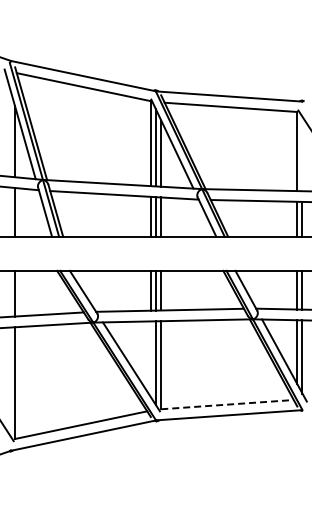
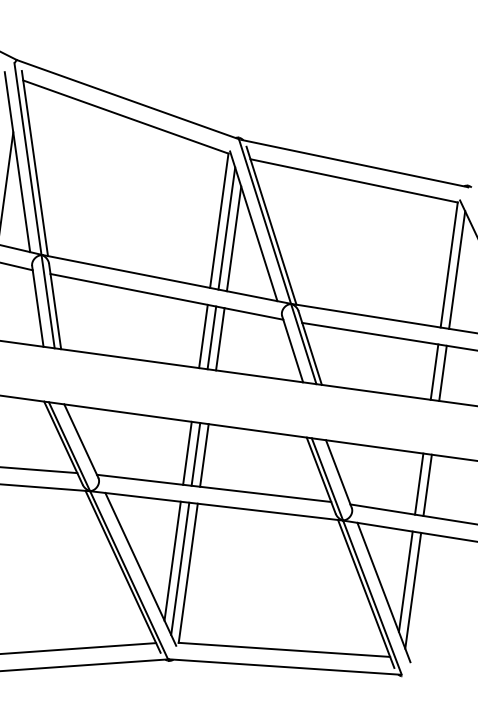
line: (302, 153) -> (457, 269), added
line: (150, 358) -> (172, 560), added
line: (228, 404) -> (286, 649), dashed -> solid

